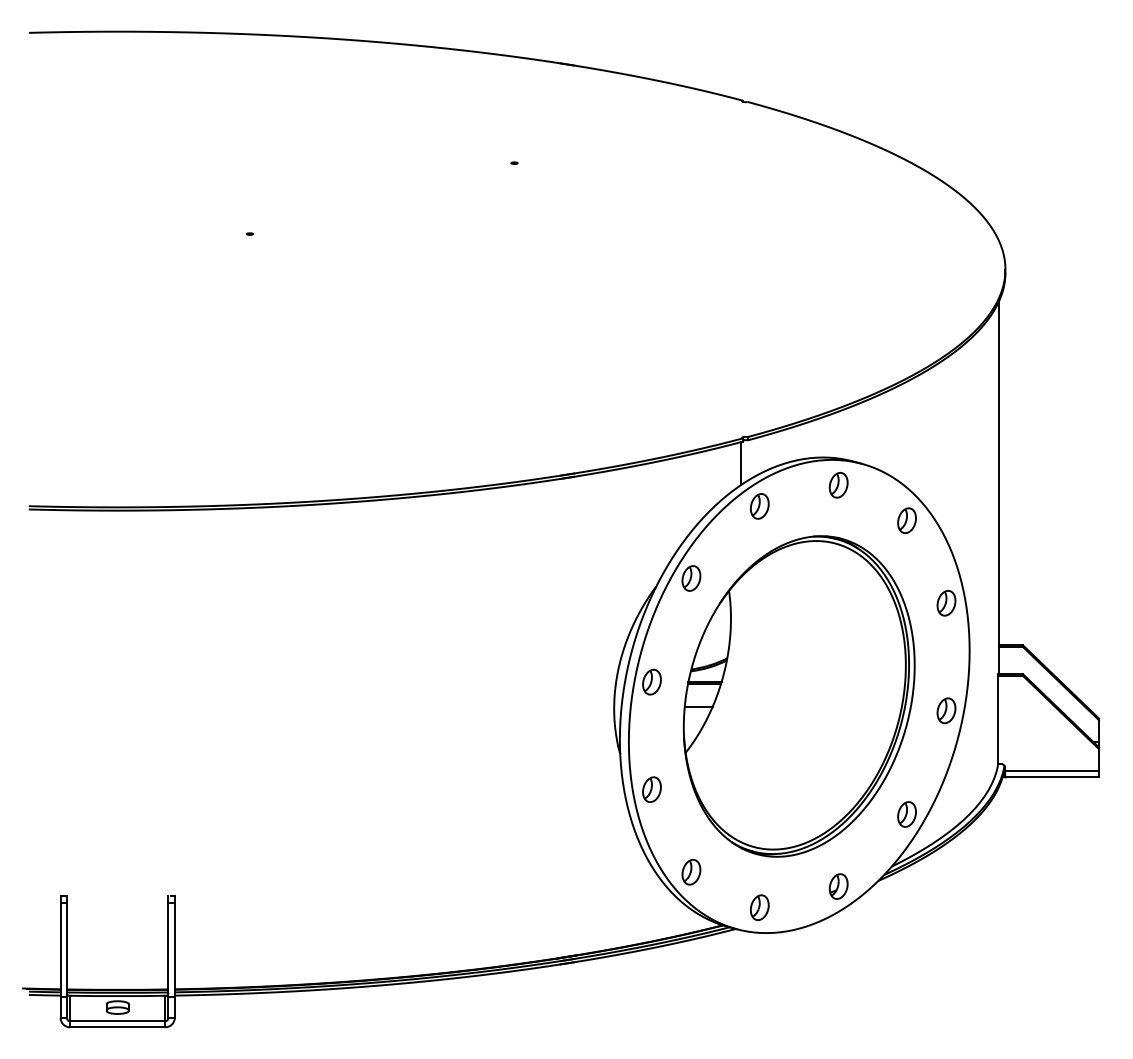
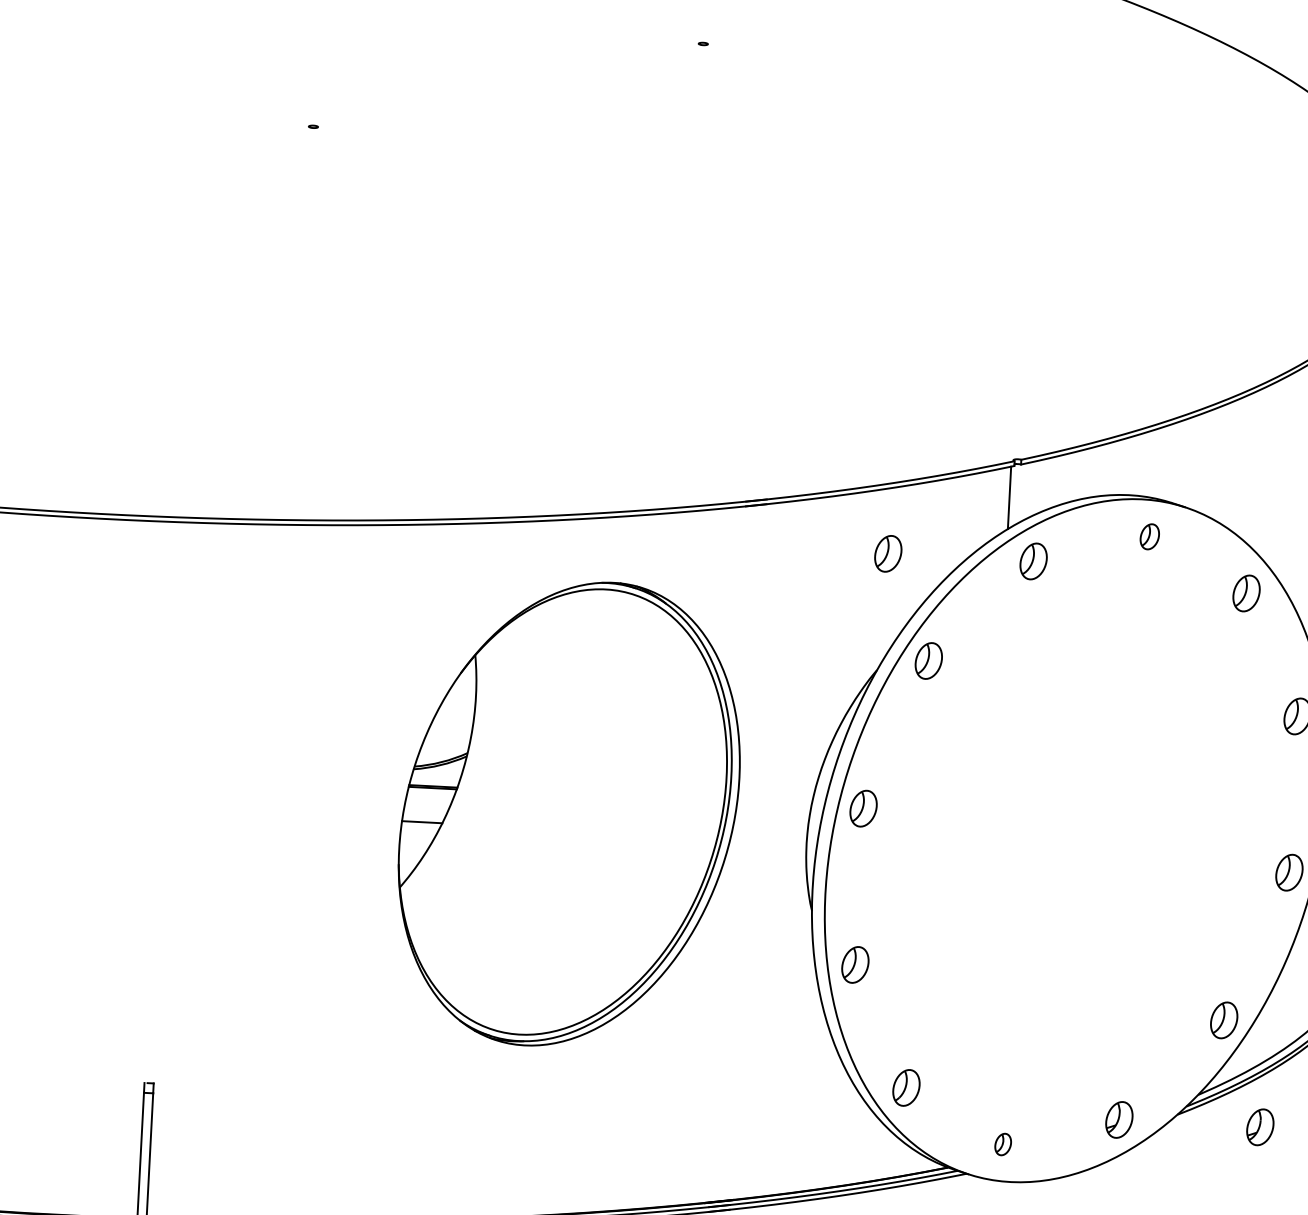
part: (838, 485) -> (1149, 537), size x0.7
part: (659, 506) -> (887, 553), added
part: (798, 696) -> (568, 814), moved
part: (935, 886) -> (1260, 1127), added
part: (759, 907) -> (1002, 1144), size x0.6

